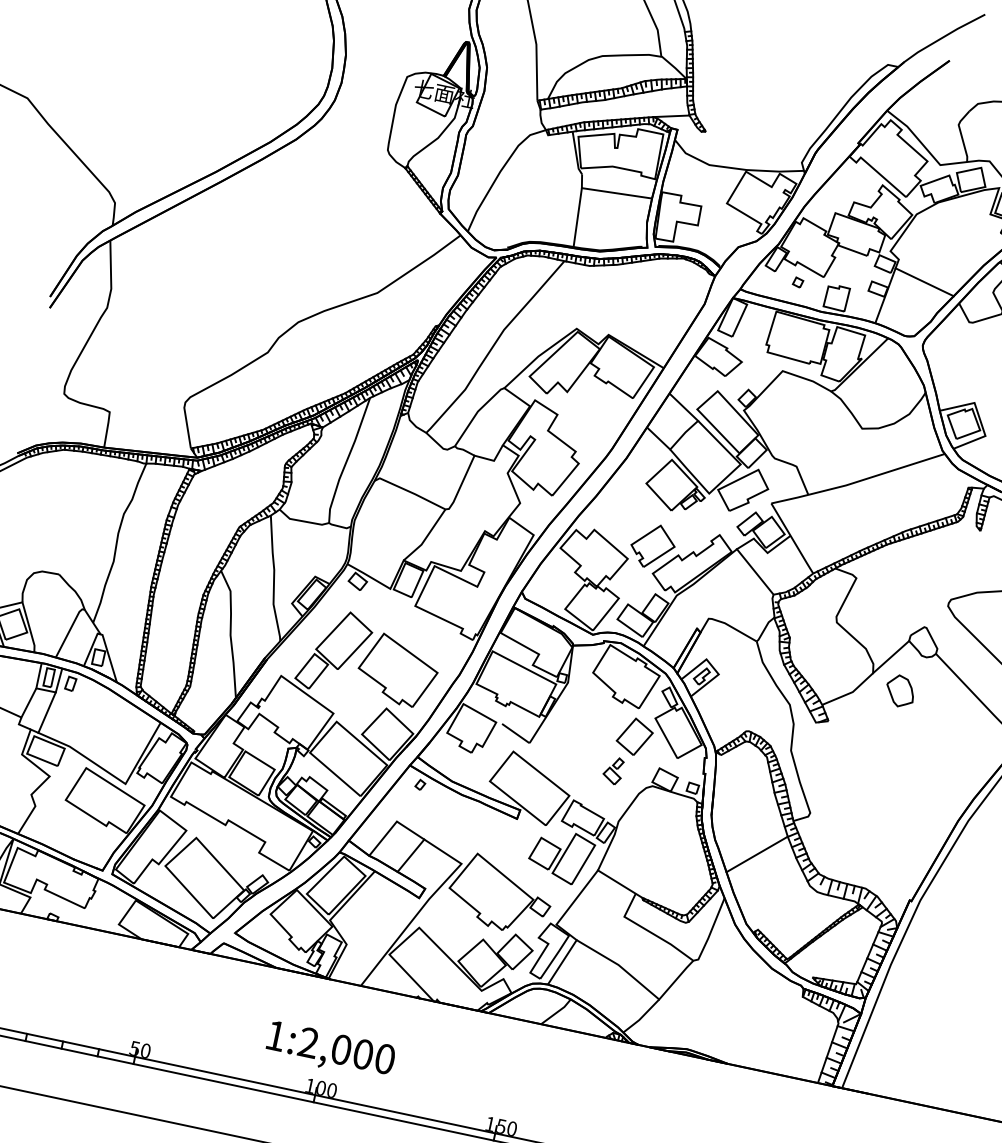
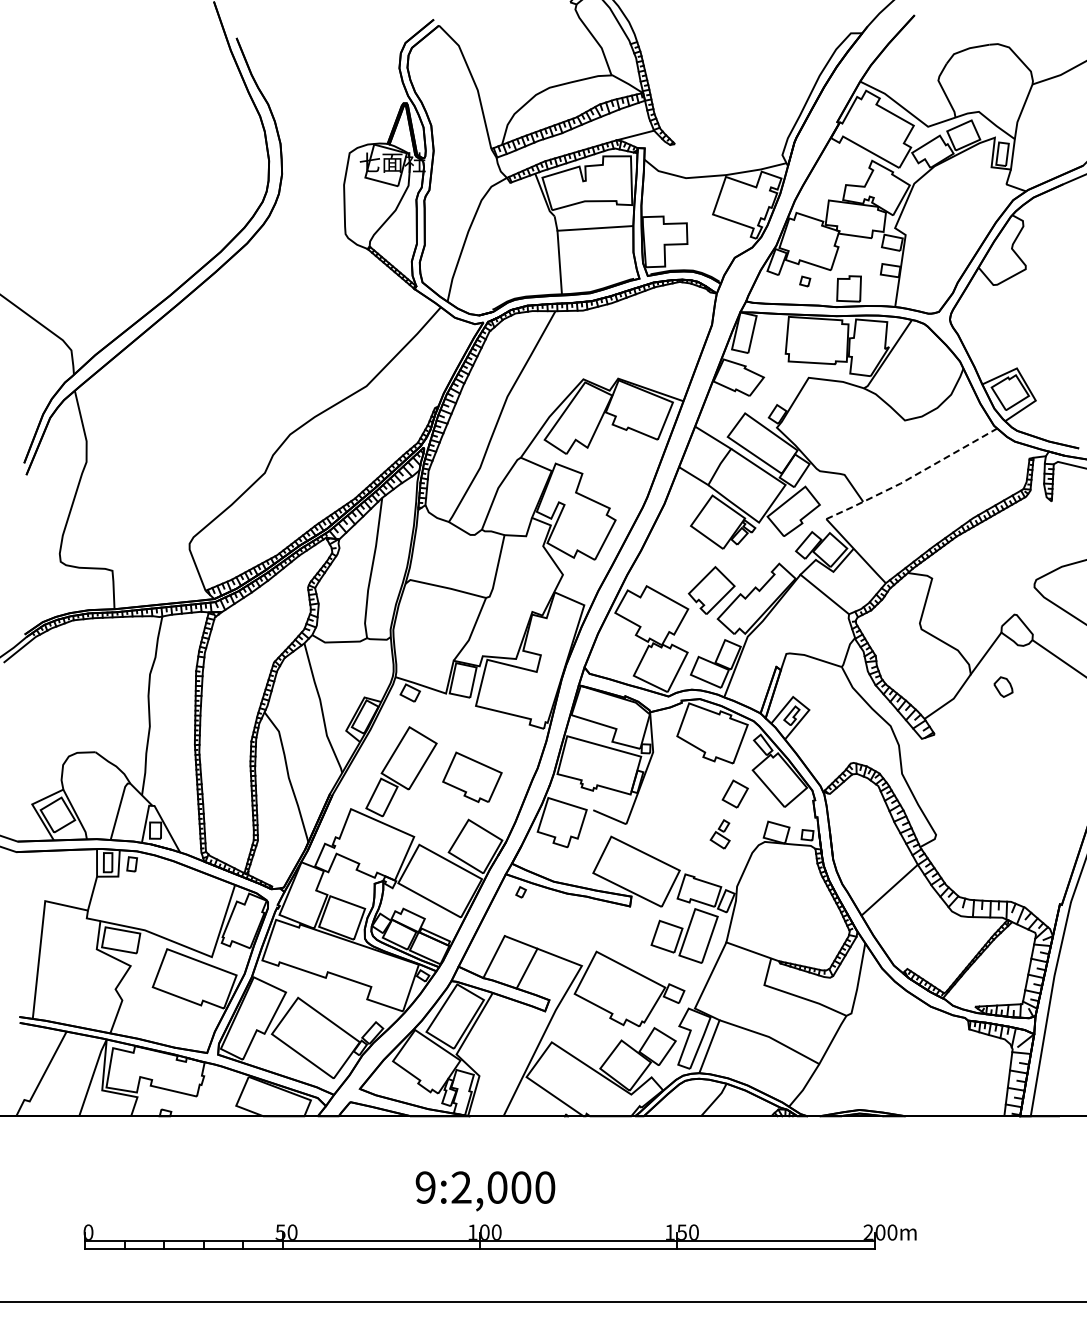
line: (924, 281) -> (937, 252), removed
line: (857, 482) -> (911, 477), solid -> dashed
part: (398, 670) -> (472, 777), size x0.7
part: (900, 690) -> (1003, 686), size x0.6
line: (46, 712) -> (113, 899), removed
part: (635, 736) -> (735, 793), size x0.7
text: (275, 1035) -> (425, 1187), 1:2,000 -> 9:2,000

